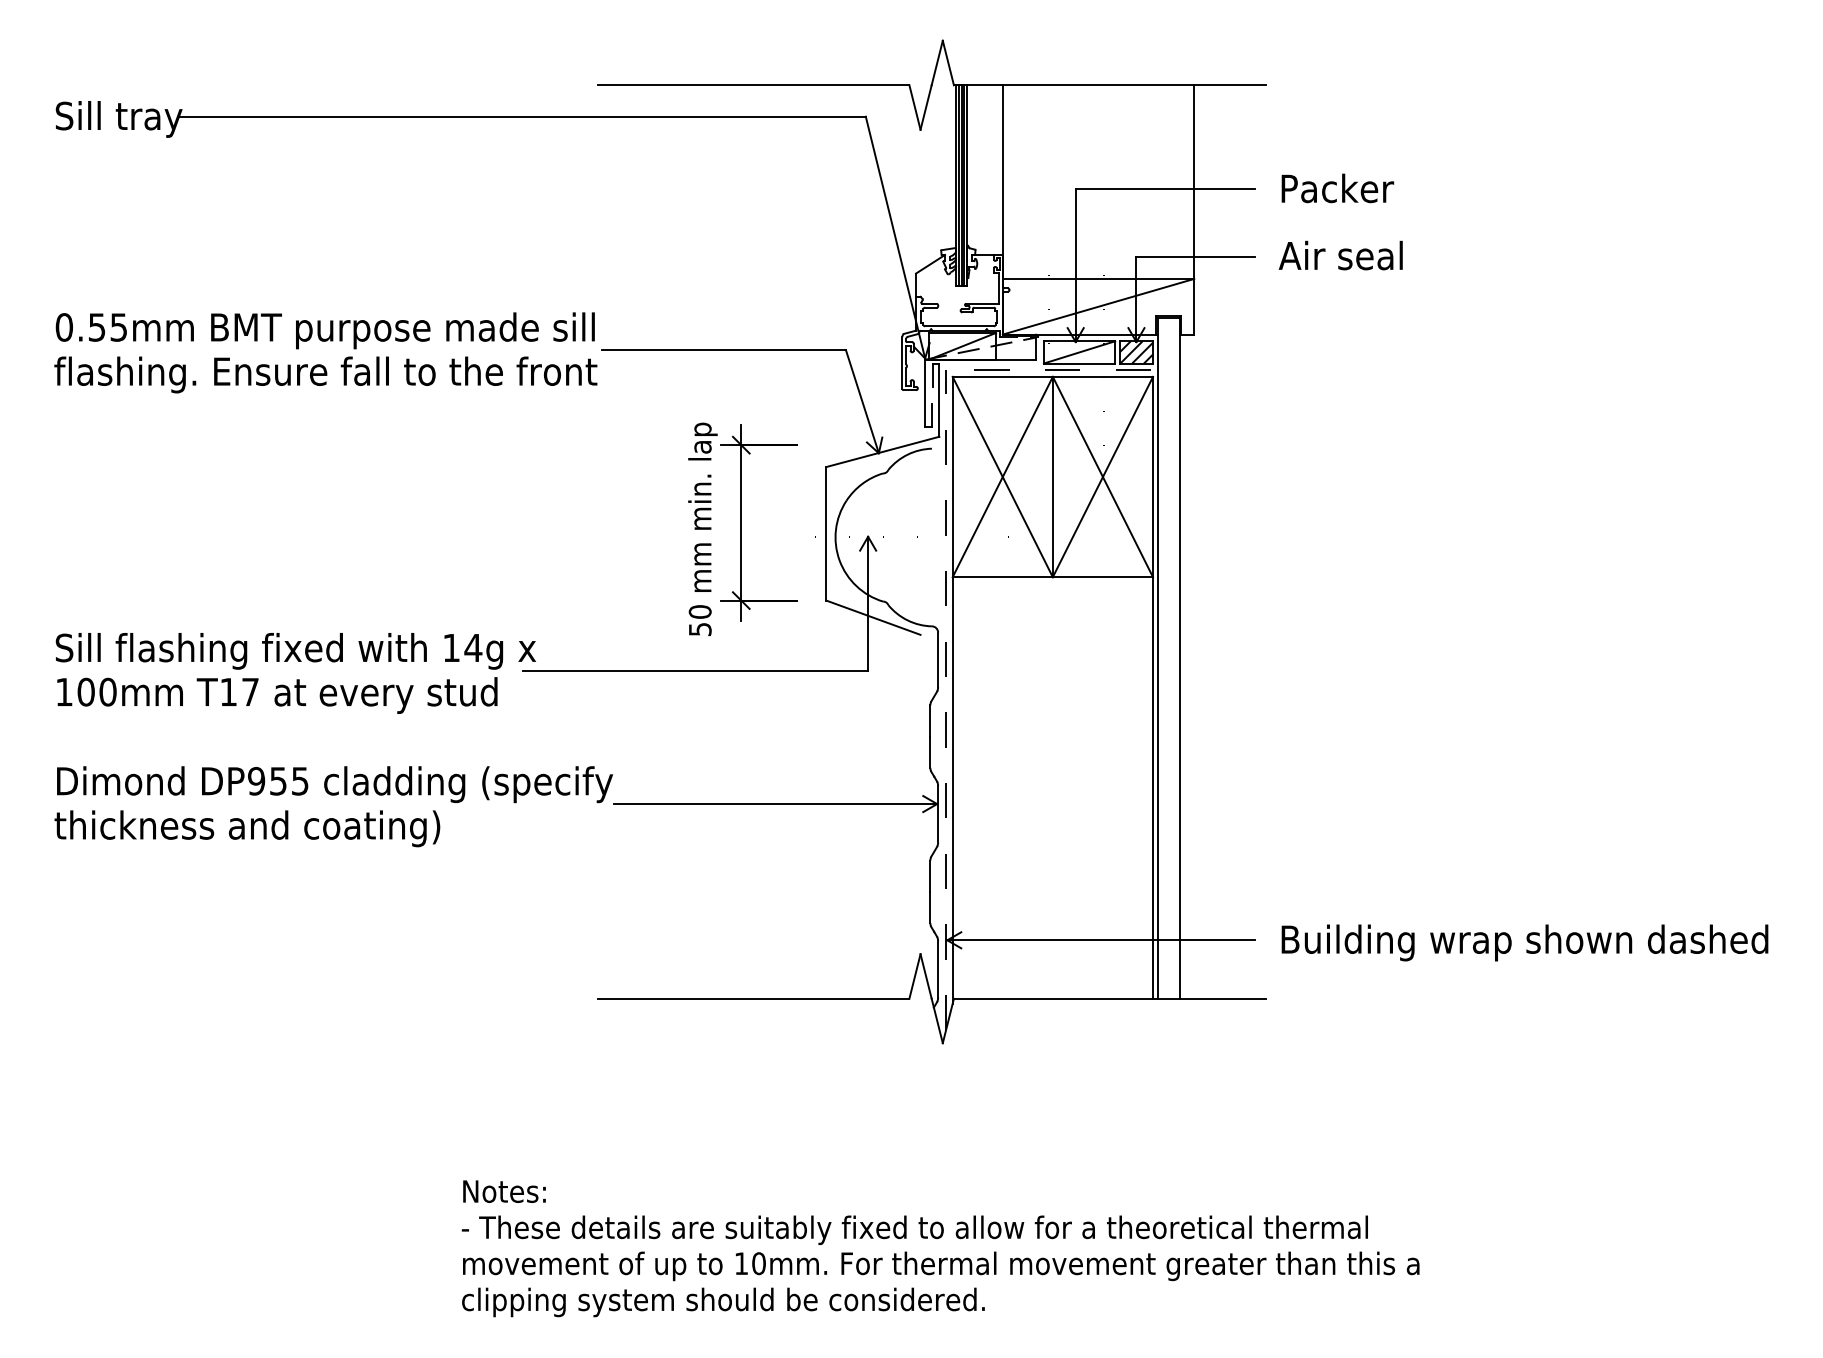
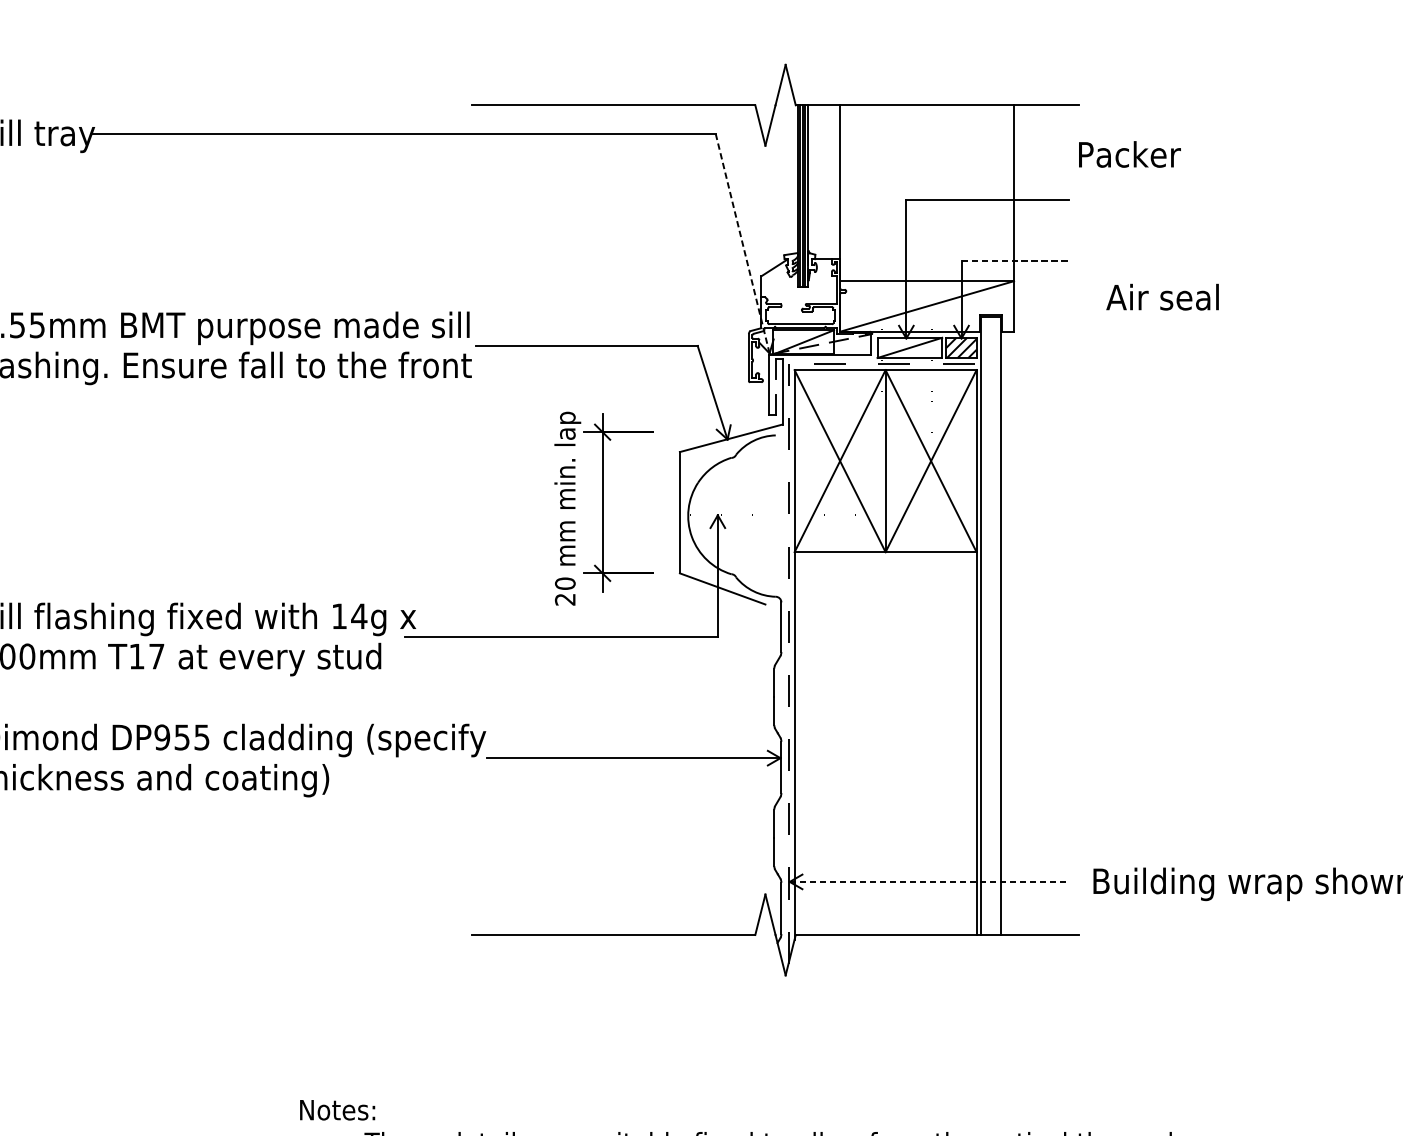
text: (1337, 188) -> (1129, 154), moved
line: (895, 237) -> (742, 243), solid -> dashed
text: (1340, 255) -> (1162, 297), moved
line: (1196, 256) -> (1016, 260), solid -> dashed
text: (699, 629) -> (564, 599), 50 -> 20
line: (1101, 940) -> (929, 882), solid -> dashed
text: (504, 1191) -> (337, 1110), moved

